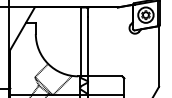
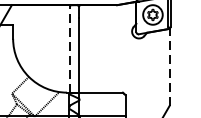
line: (80, 41) -> (69, 48), solid -> dashed
line: (159, 55) -> (170, 66), solid -> dashed

